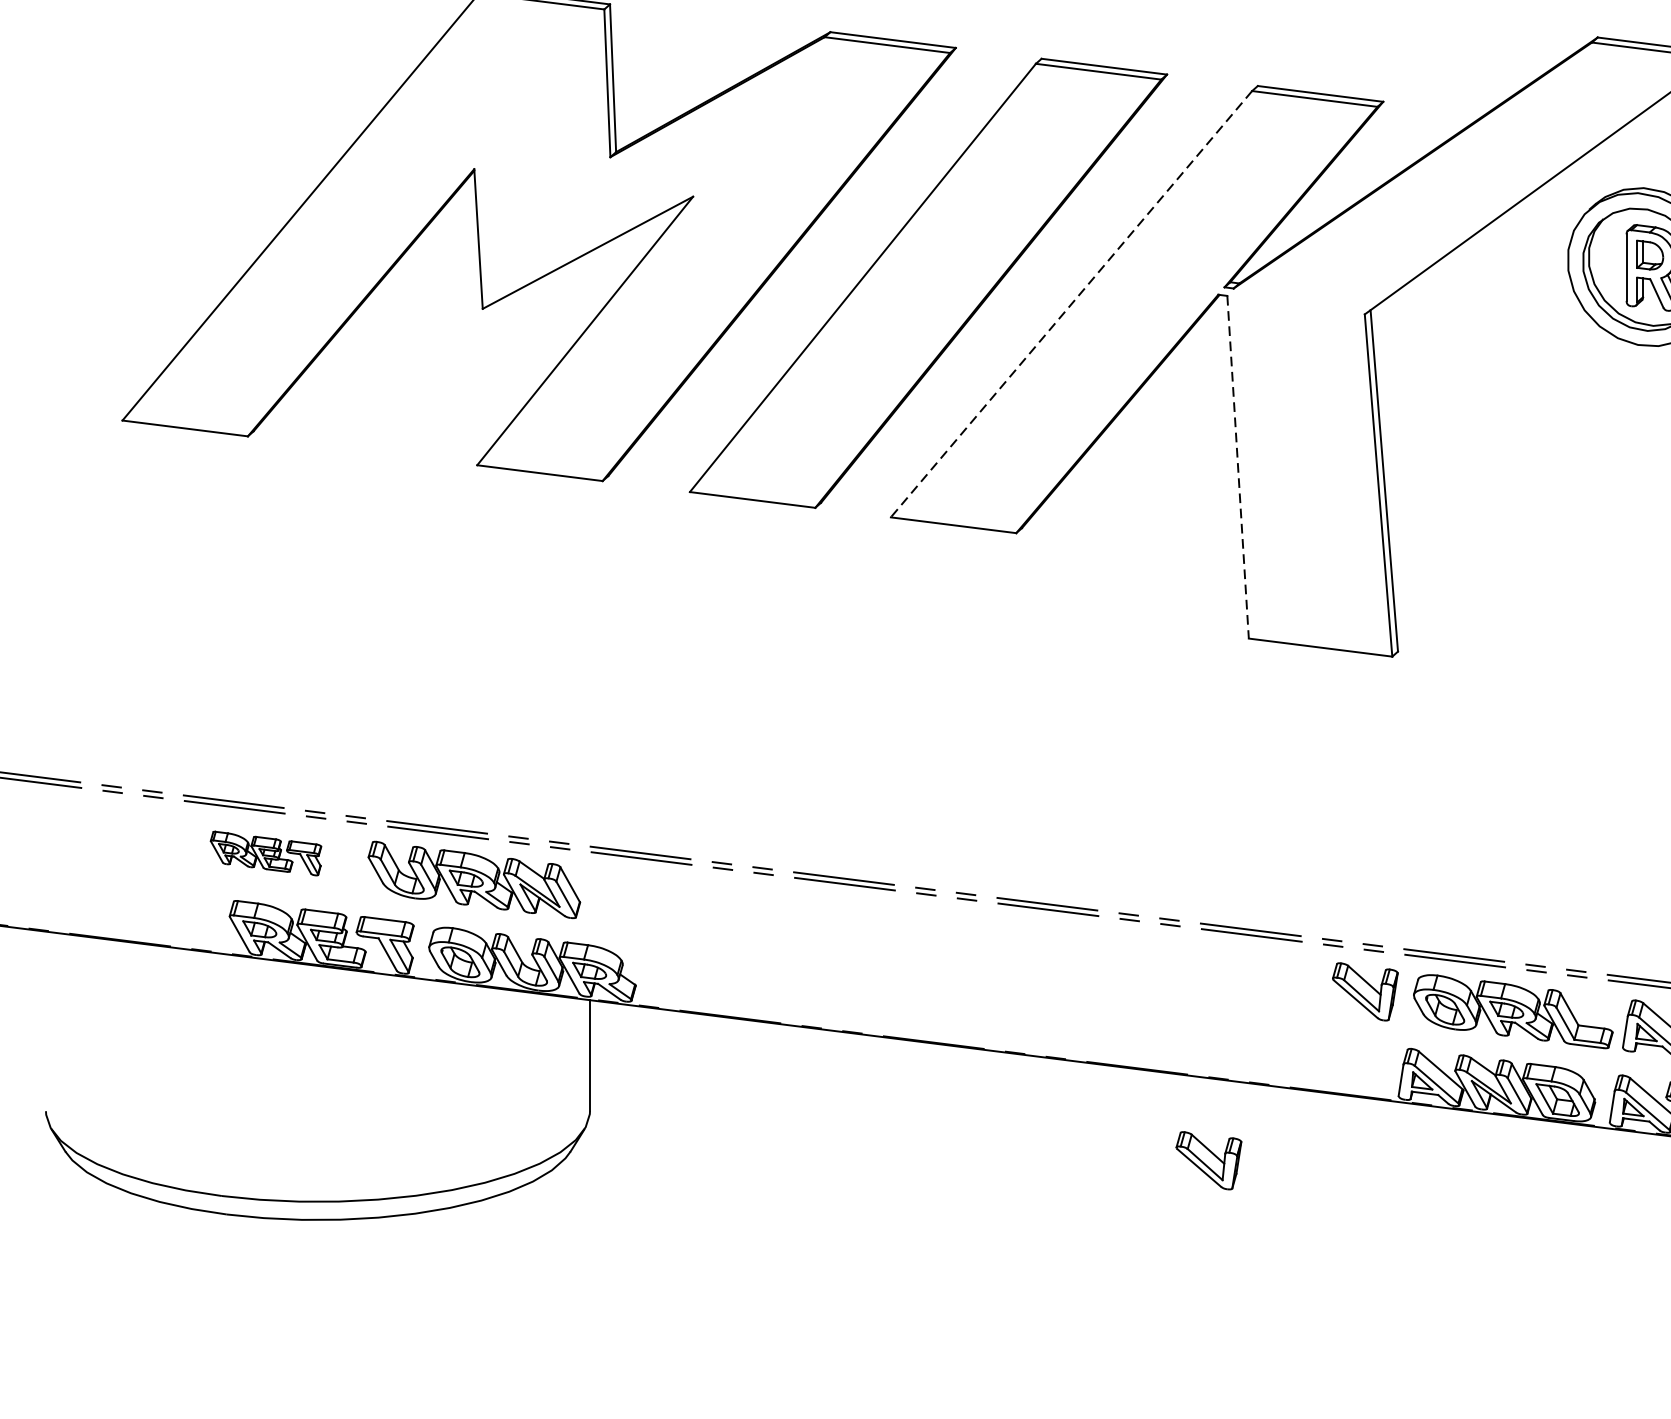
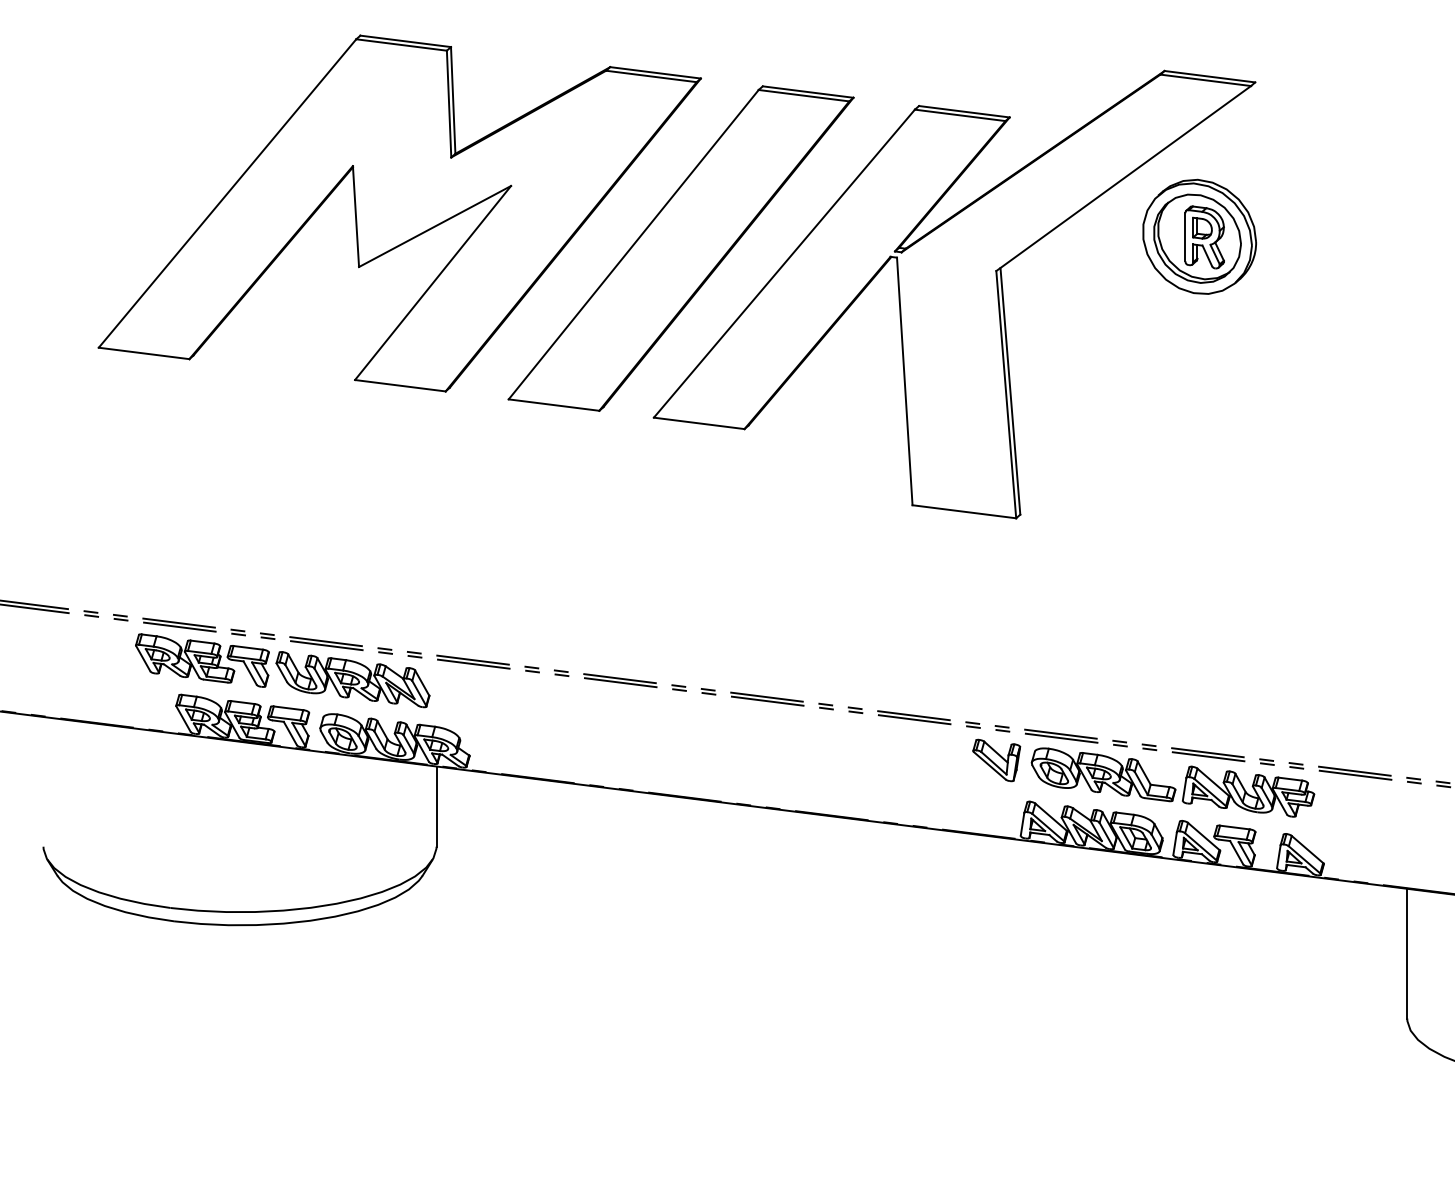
line: (1071, 303) -> (784, 263), dashed -> solid
line: (1237, 467) -> (904, 381), dashed -> solid
part: (266, 853) -> (202, 660), size x1.67
part: (1208, 1160) -> (883, 882), removed

